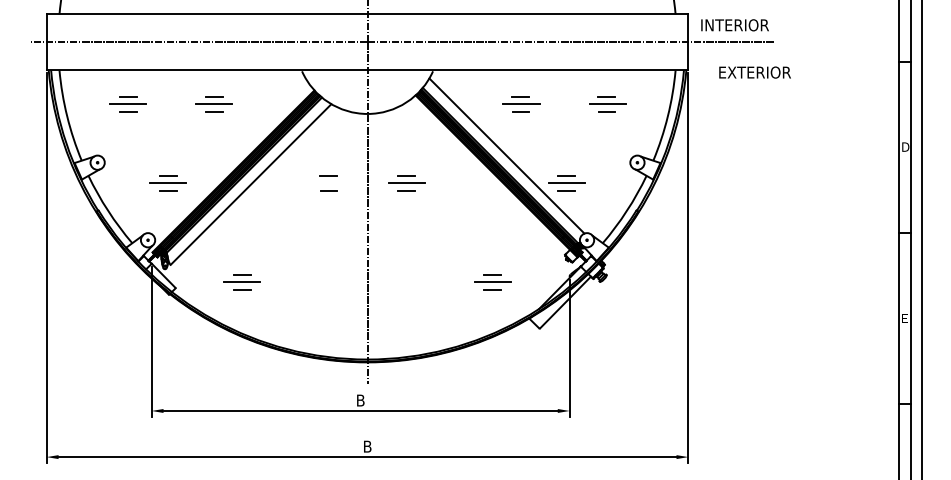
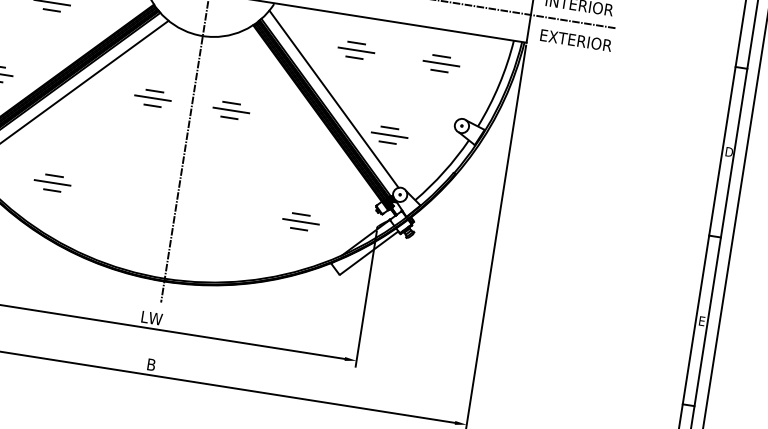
text: (754, 72) -> (575, 40), moved
line: (327, 183) -> (152, 98), added
text: (360, 400) -> (151, 318), B -> LW

